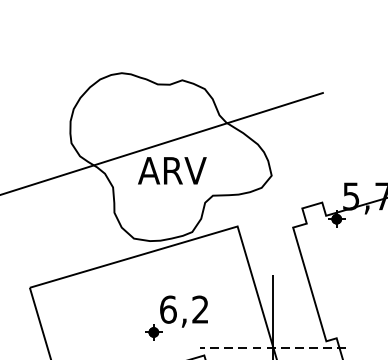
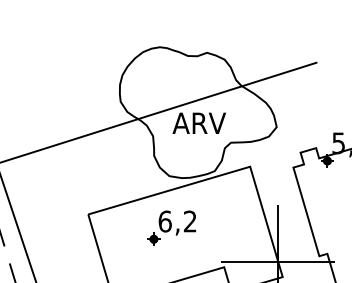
part: (176, 317) -> (171, 227), moved
line: (272, 348) -> (277, 261), dashed -> solid

